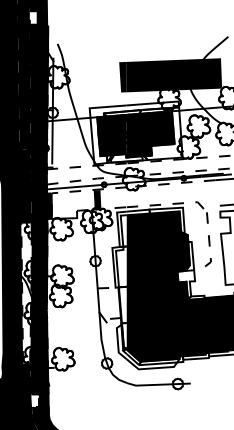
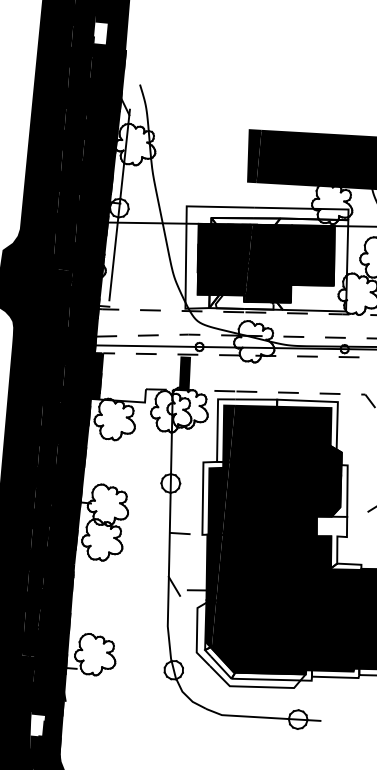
fill: (120, 282) -> (212, 526), added
fill: (26, 292) -> (40, 527), added

